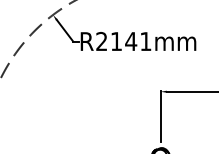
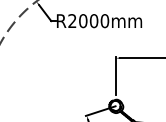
text: (131, 42) -> (94, 21), R2141mm -> R2000mm

